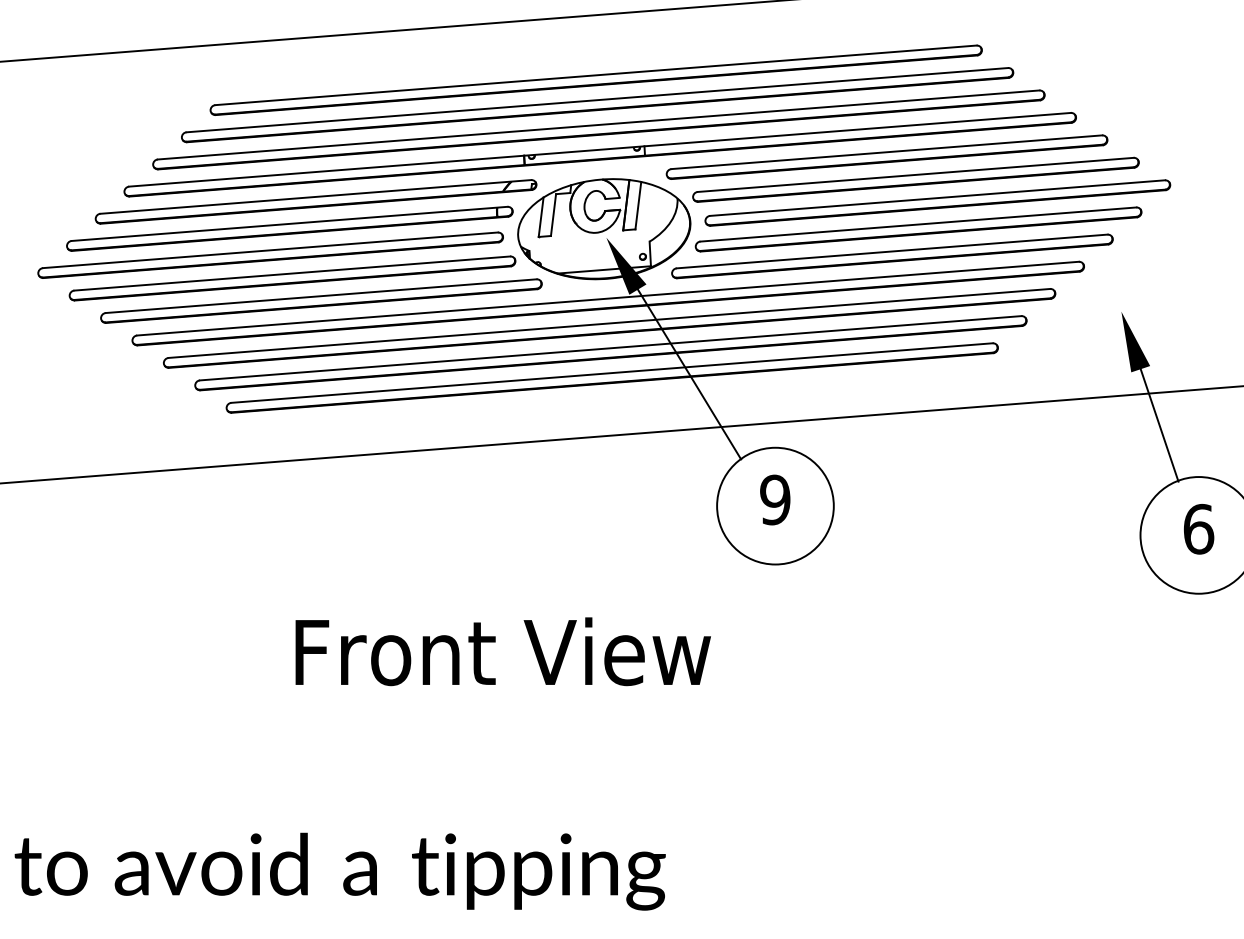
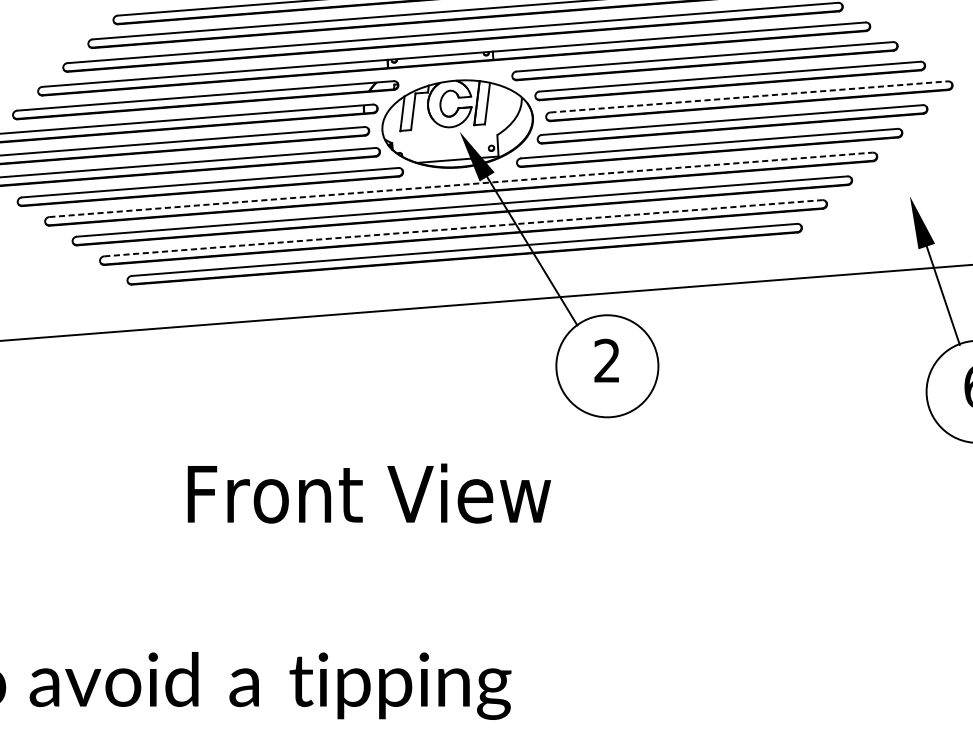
line: (938, 198) -> (749, 97), solid -> dashed
line: (608, 298) -> (461, 184), solid -> dashed
line: (610, 348) -> (463, 228), solid -> dashed
text: (775, 499) -> (607, 360), 9 -> 2

